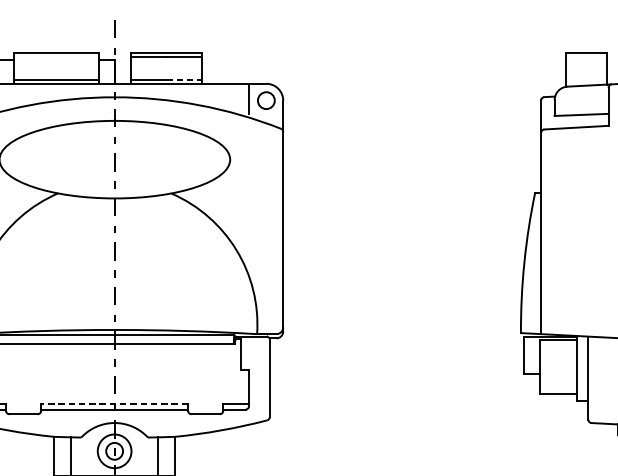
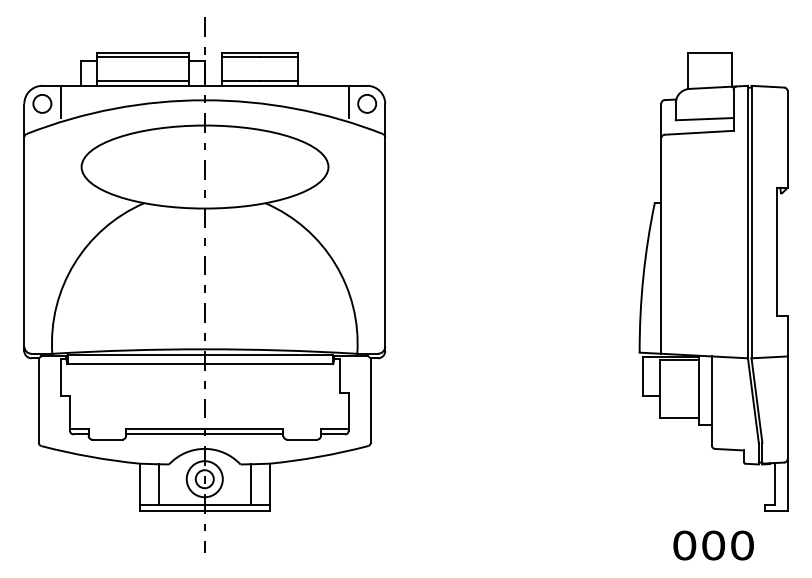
line: (56, 56) -> (142, 56), added
line: (184, 79) -> (279, 81), dashed -> solid
line: (114, 403) -> (204, 428), dashed -> solid

